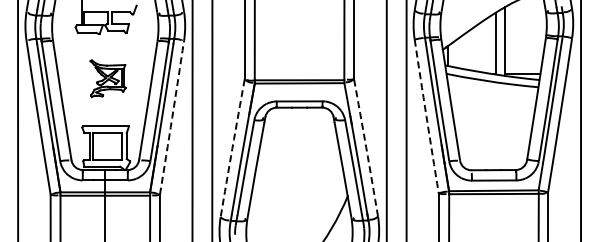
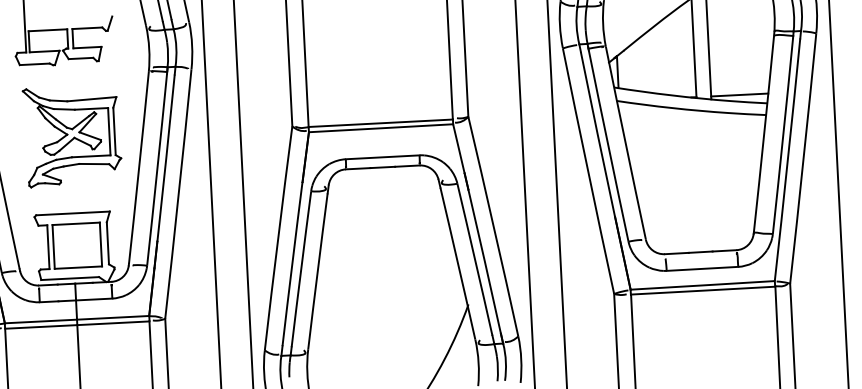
part: (107, 78) -> (71, 136), size x1.67
arc: (426, 116) -> (588, 171), dashed -> solid
arc: (172, 117) -> (179, 193), dashed -> solid
arc: (366, 147) -> (494, 226), dashed -> solid
arc: (232, 148) -> (278, 238), dashed -> solid

